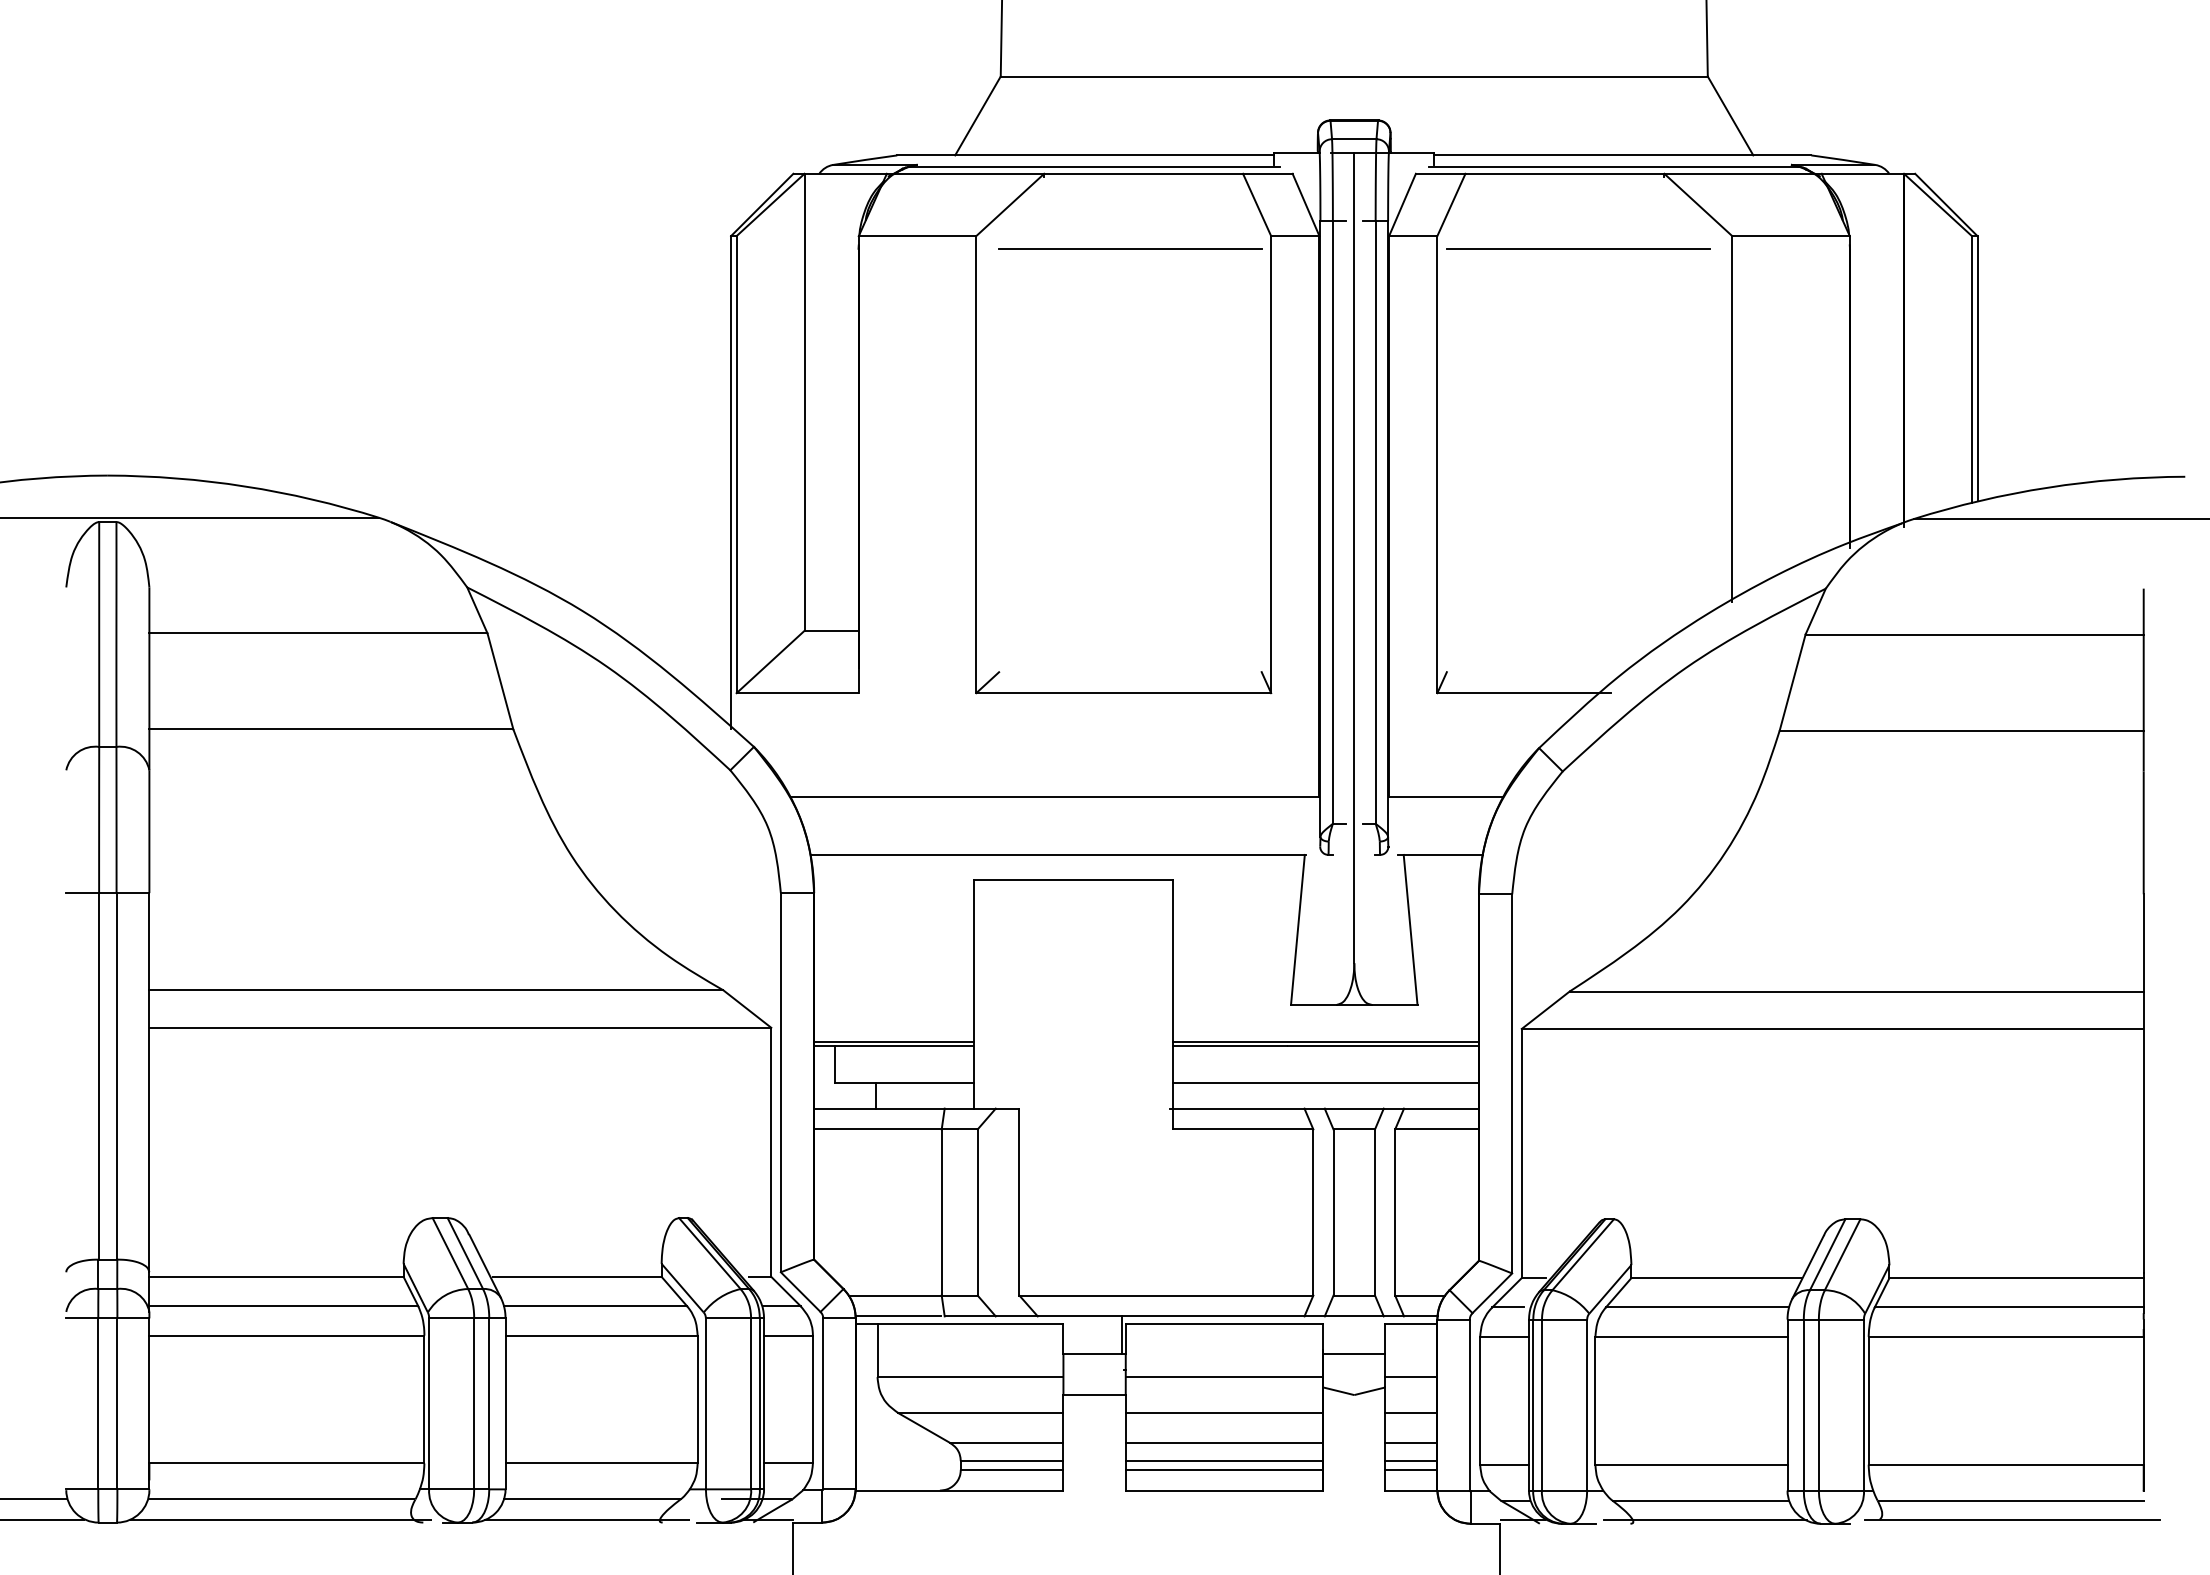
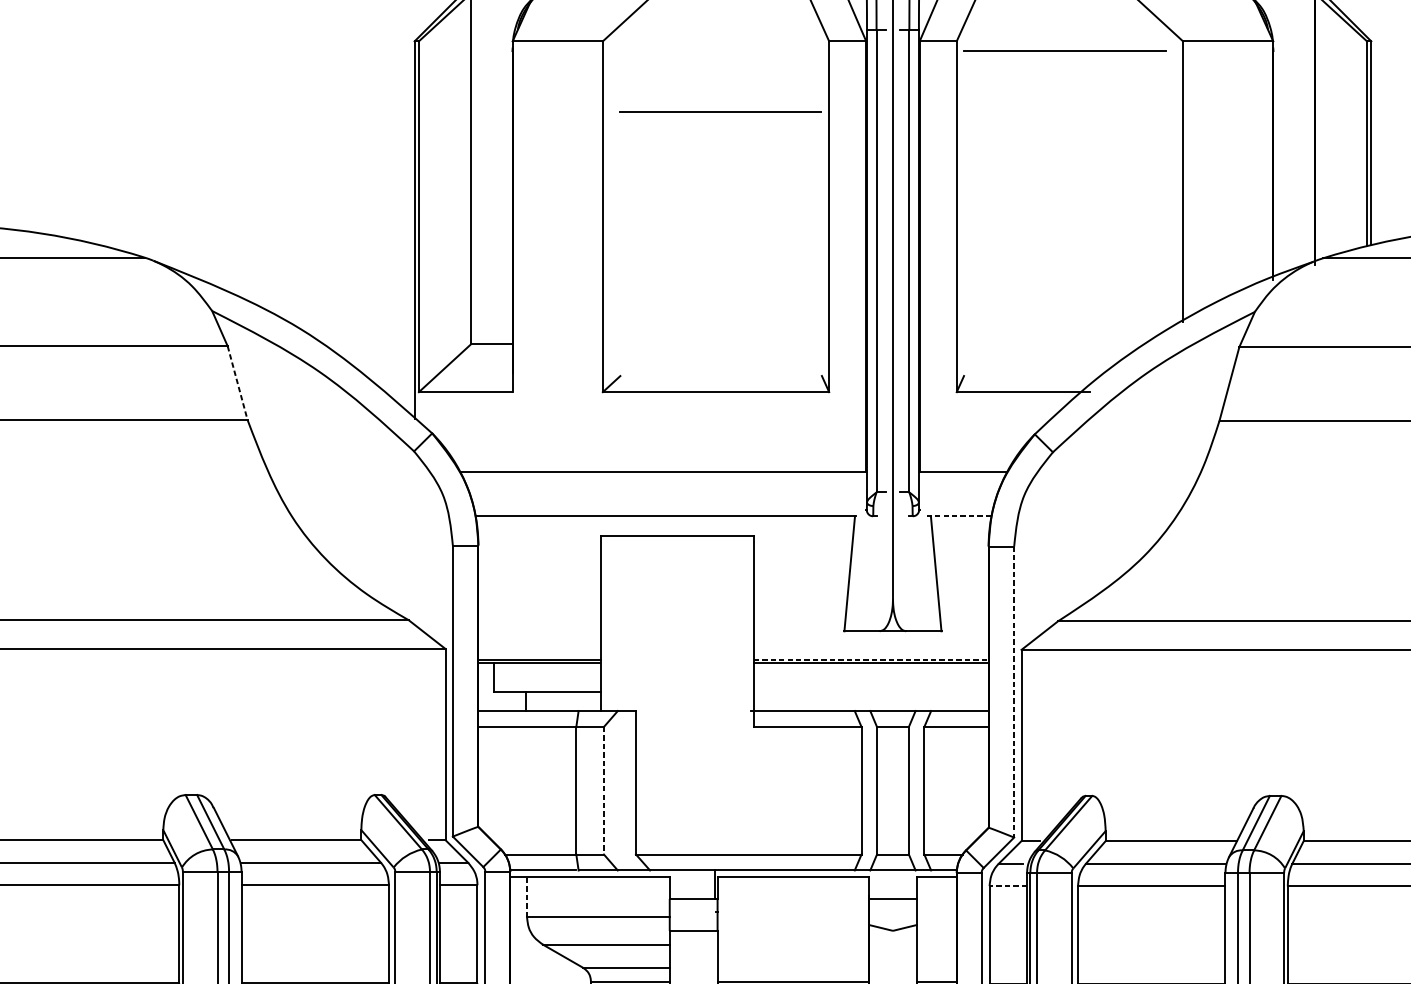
line: (1130, 248) -> (720, 111), moved
line: (500, 681) -> (237, 383), solid -> dashed
line: (1440, 854) -> (959, 515), solid -> dashed
line: (1326, 1041) -> (871, 659), solid -> dashed
line: (1325, 1083) -> (870, 691), removed
line: (1512, 1083) -> (1014, 691), solid -> dashed
line: (977, 1213) -> (603, 791), solid -> dashed
line: (1504, 1336) -> (1008, 885), solid -> dashed
line: (877, 1350) -> (527, 896), solid -> dashed
line: (1224, 1377) -> (793, 917), removed
line: (1411, 1377) -> (936, 917), removed
line: (1224, 1413) -> (793, 945), removed
line: (1411, 1413) -> (936, 945), removed
line: (1224, 1443) -> (793, 968), removed
line: (1411, 1443) -> (936, 968), removed

